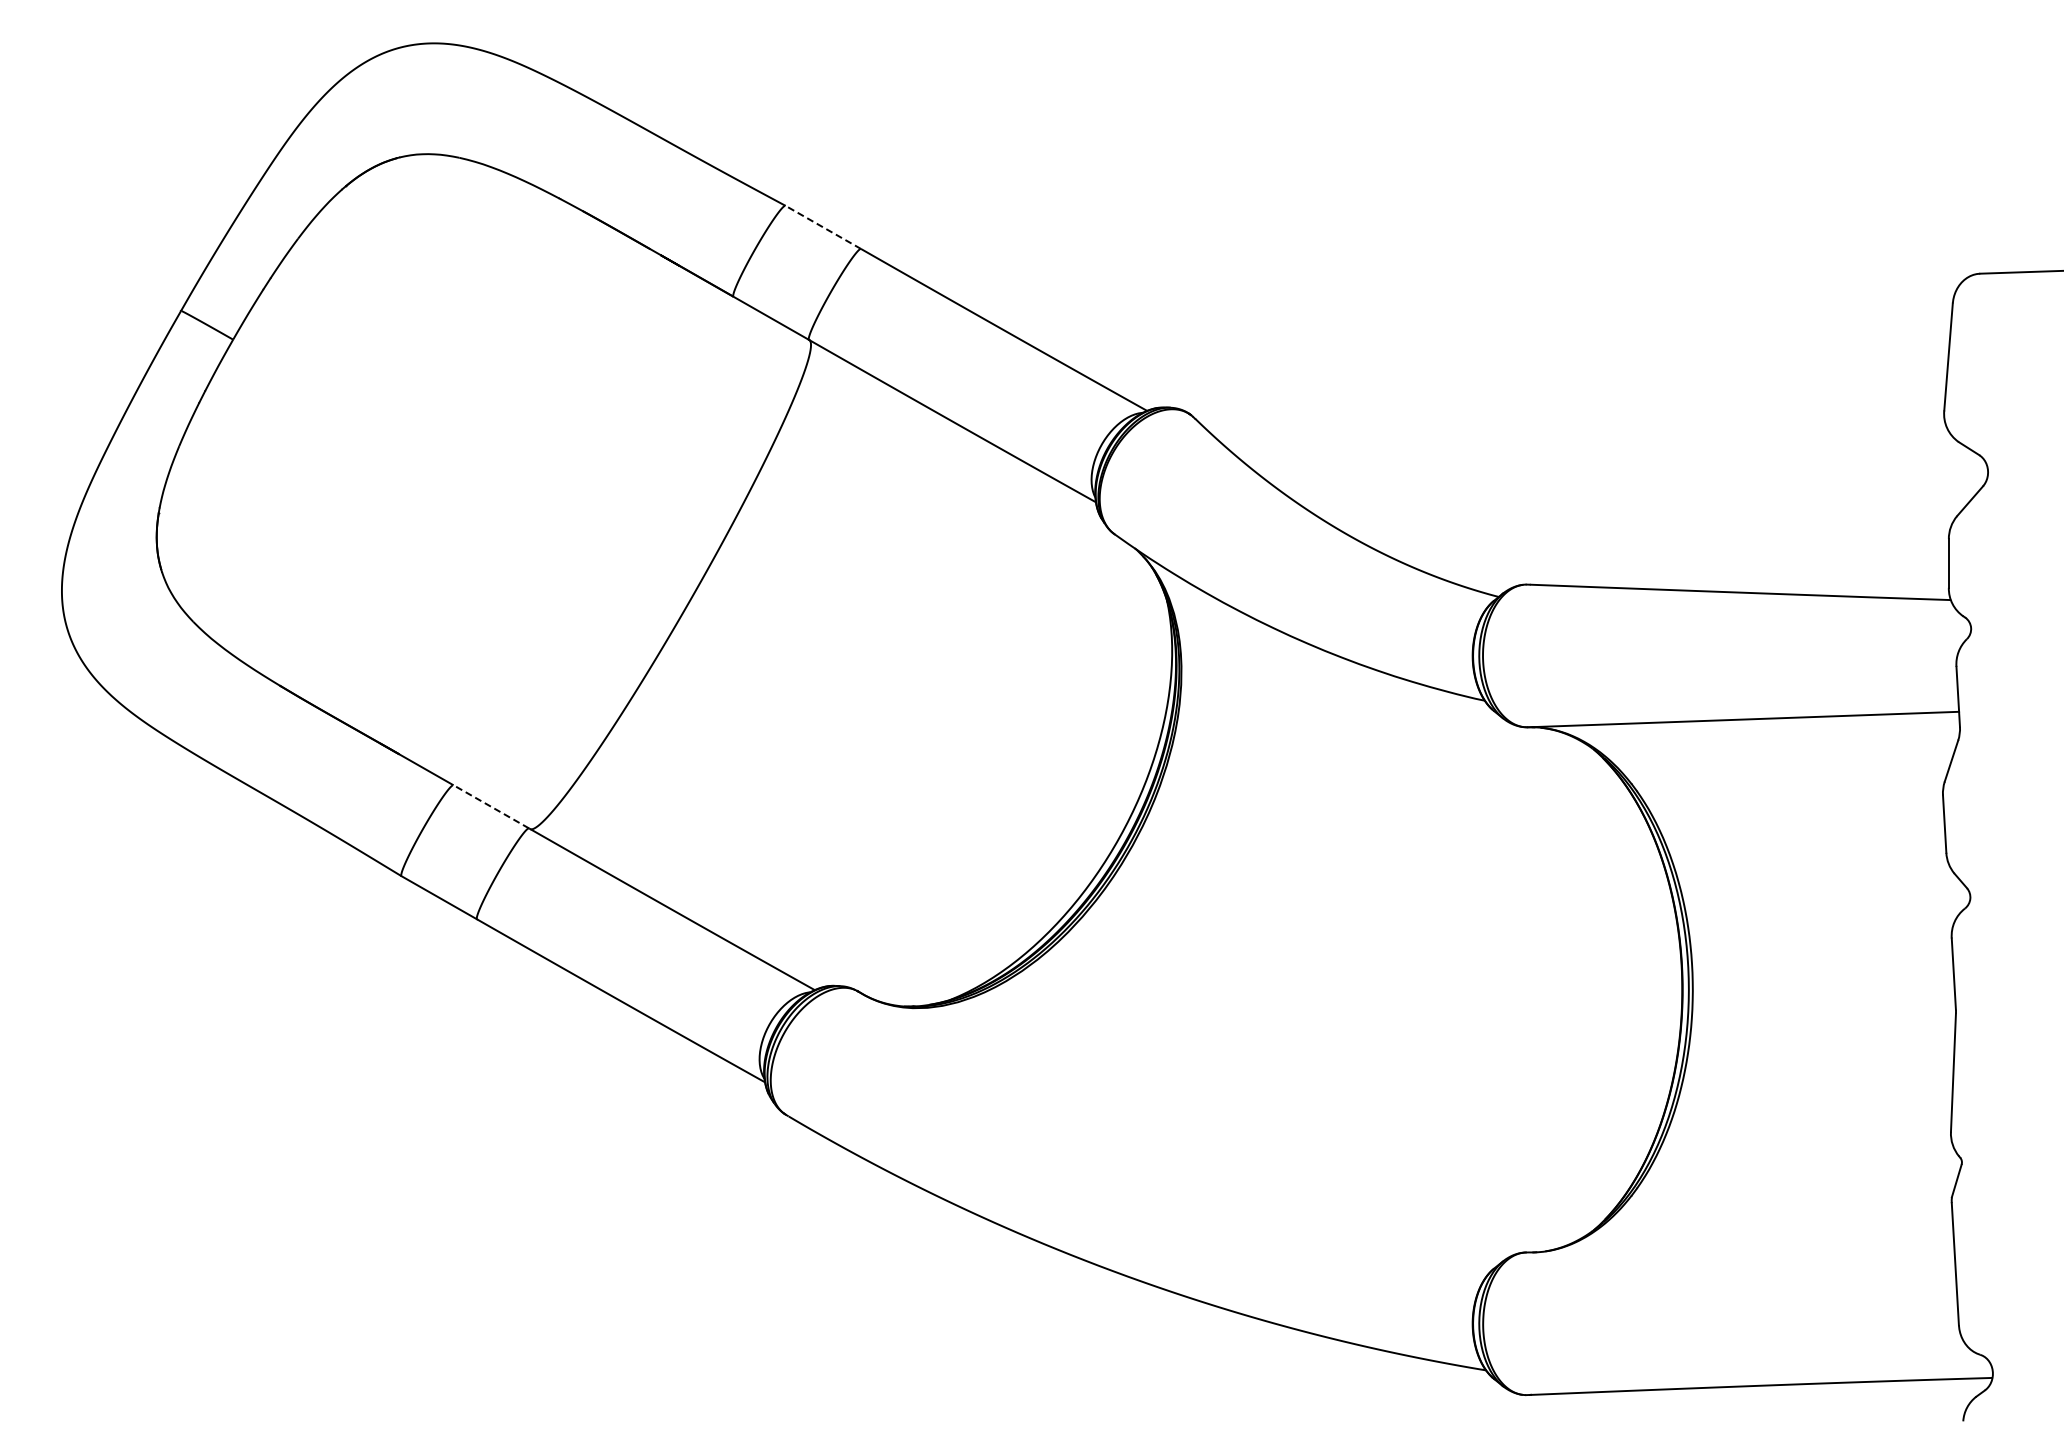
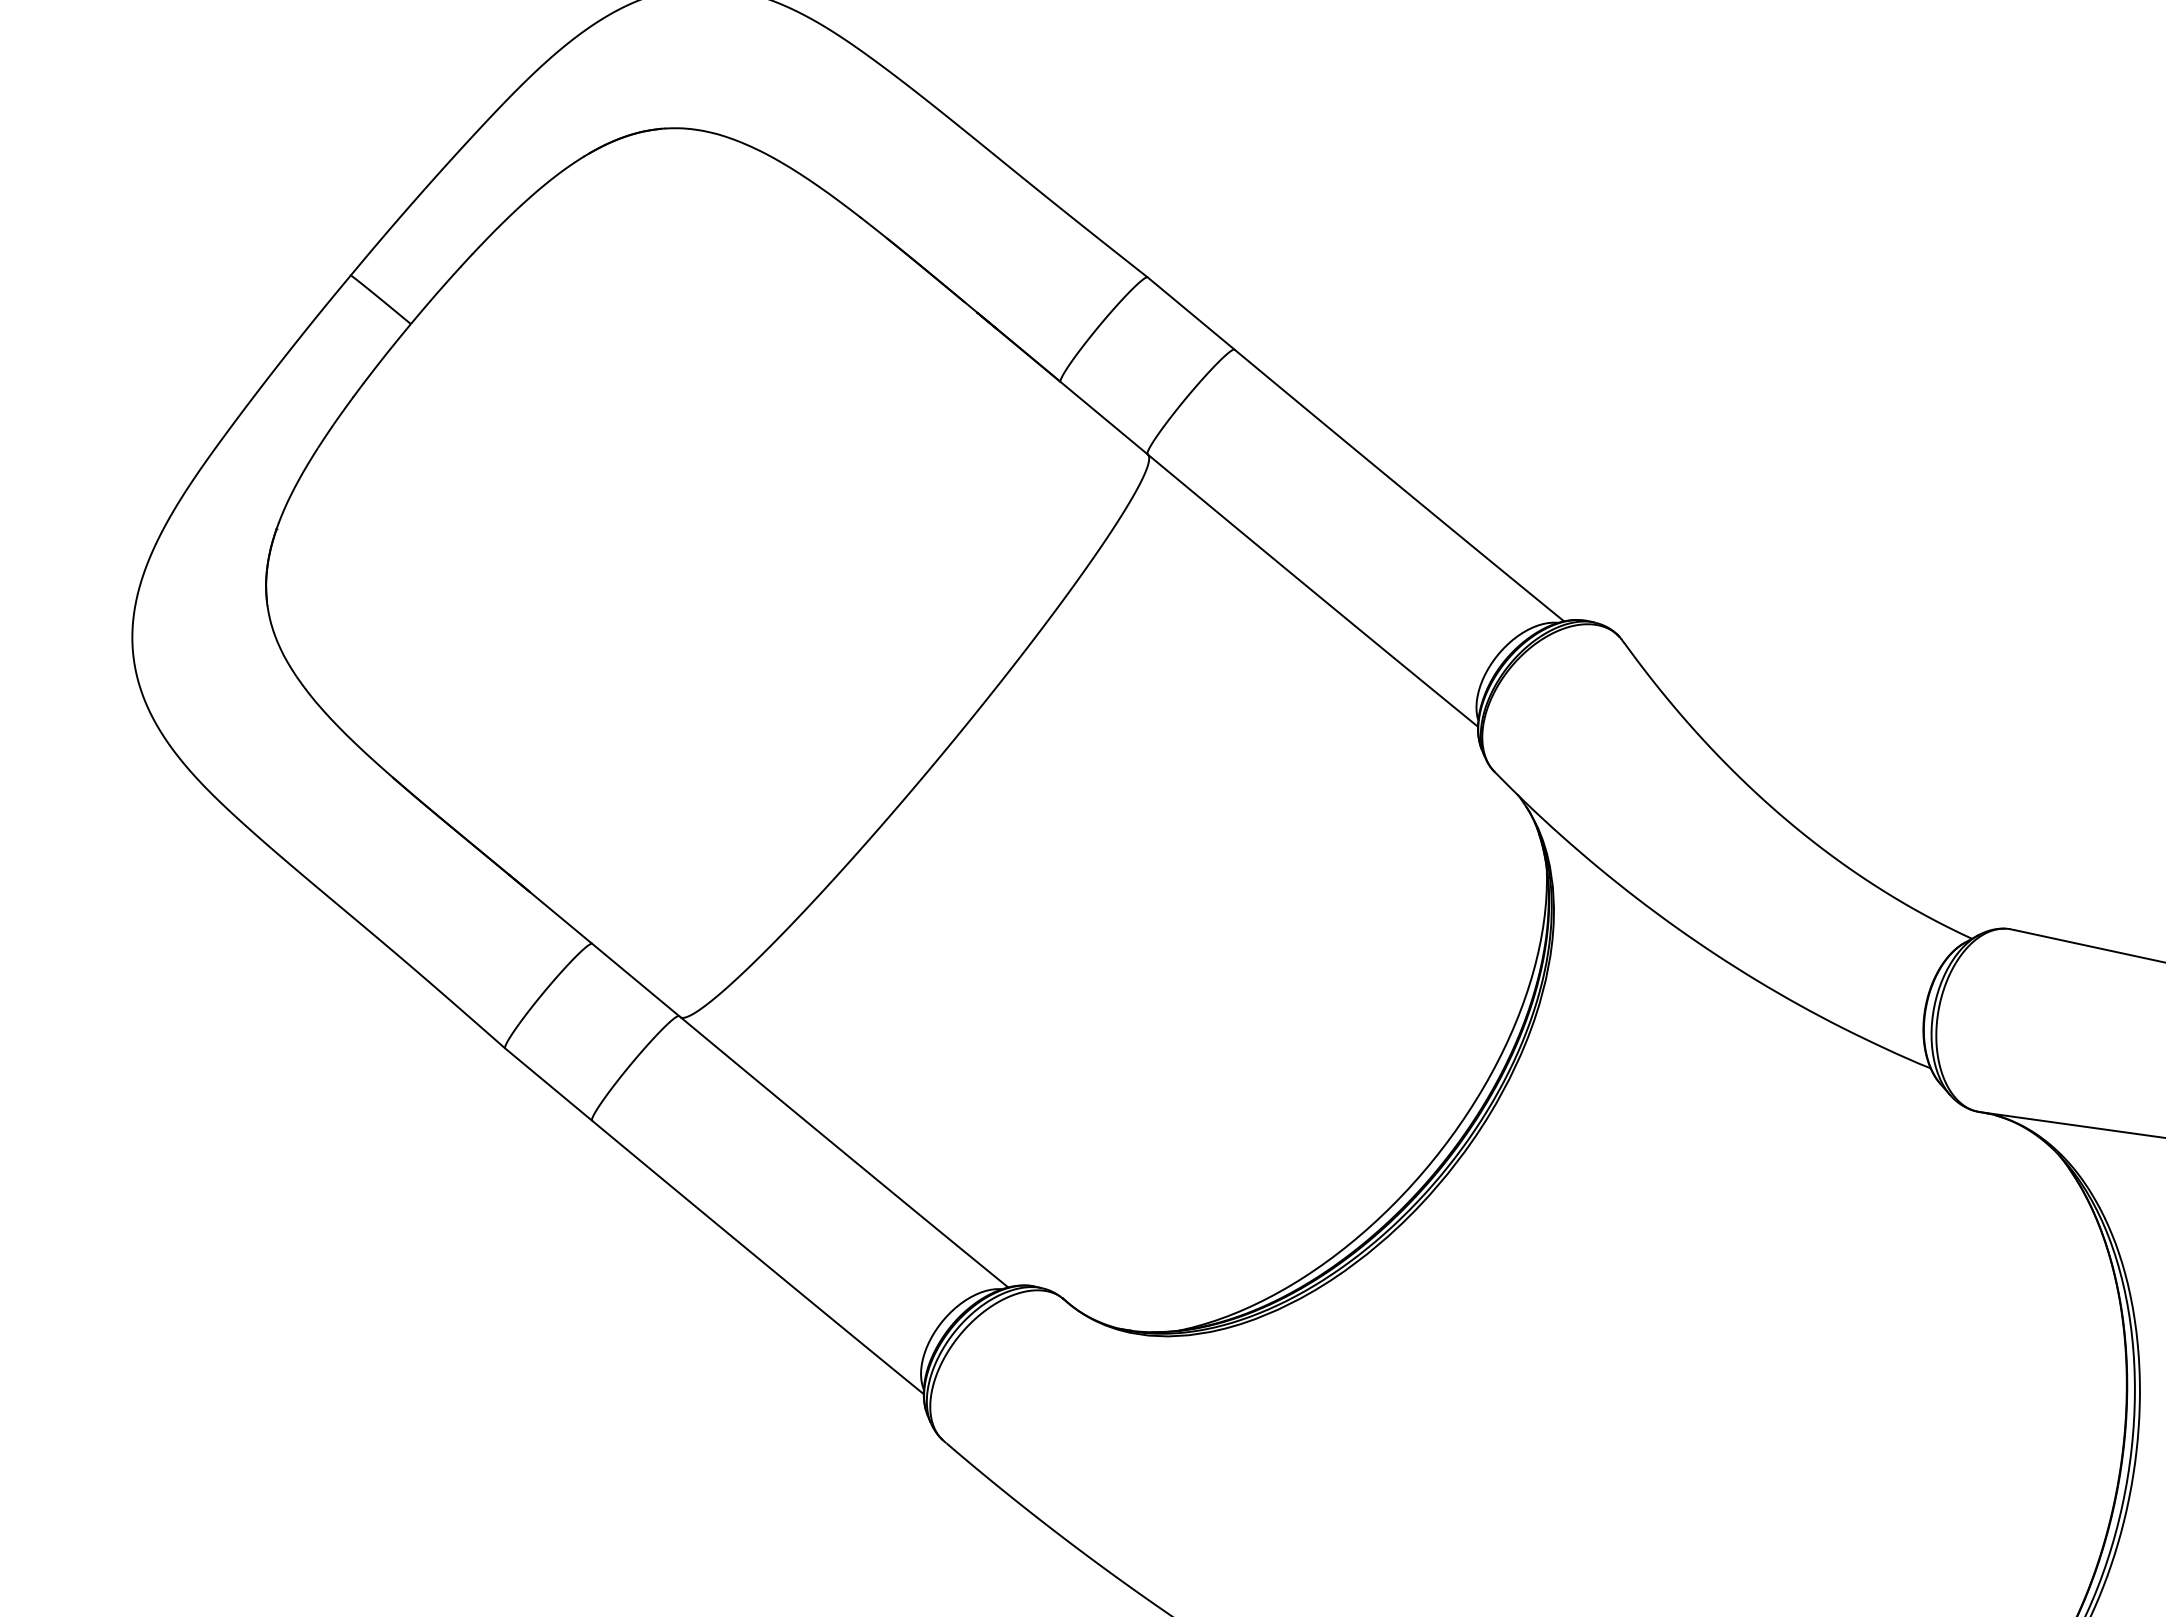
line: (822, 227) -> (1190, 313), dashed -> solid
line: (490, 806) -> (634, 979), dashed -> solid

